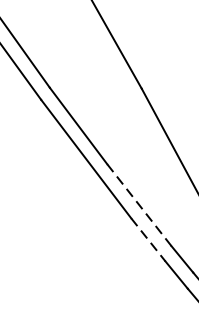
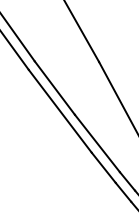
line: (139, 205) -> (97, 143), dashed -> solid
line: (148, 240) -> (103, 168), dashed -> solid

